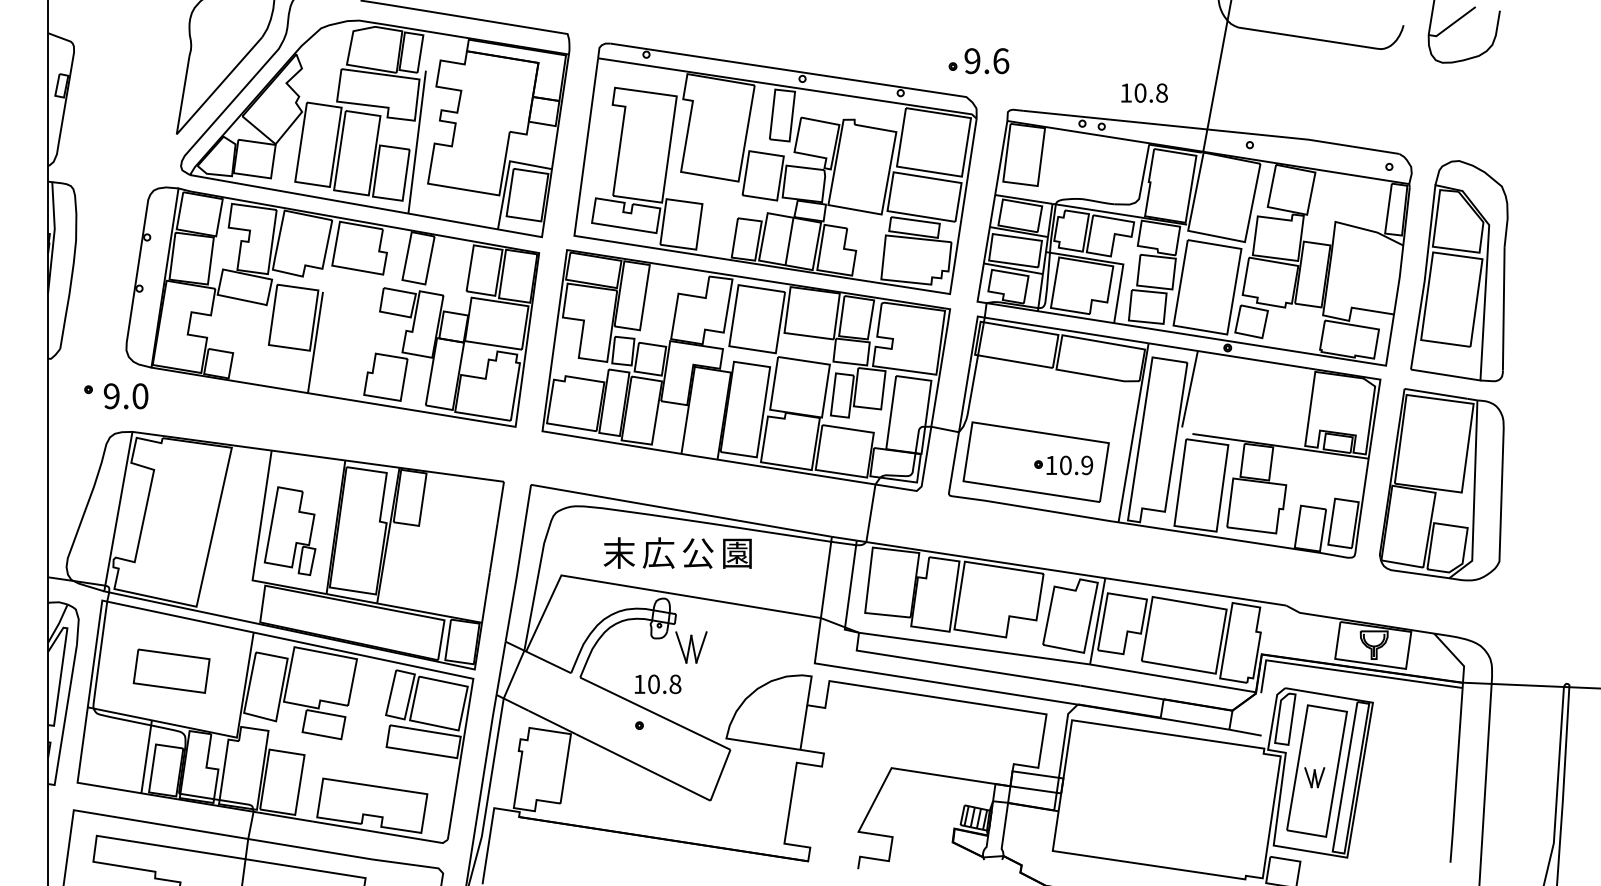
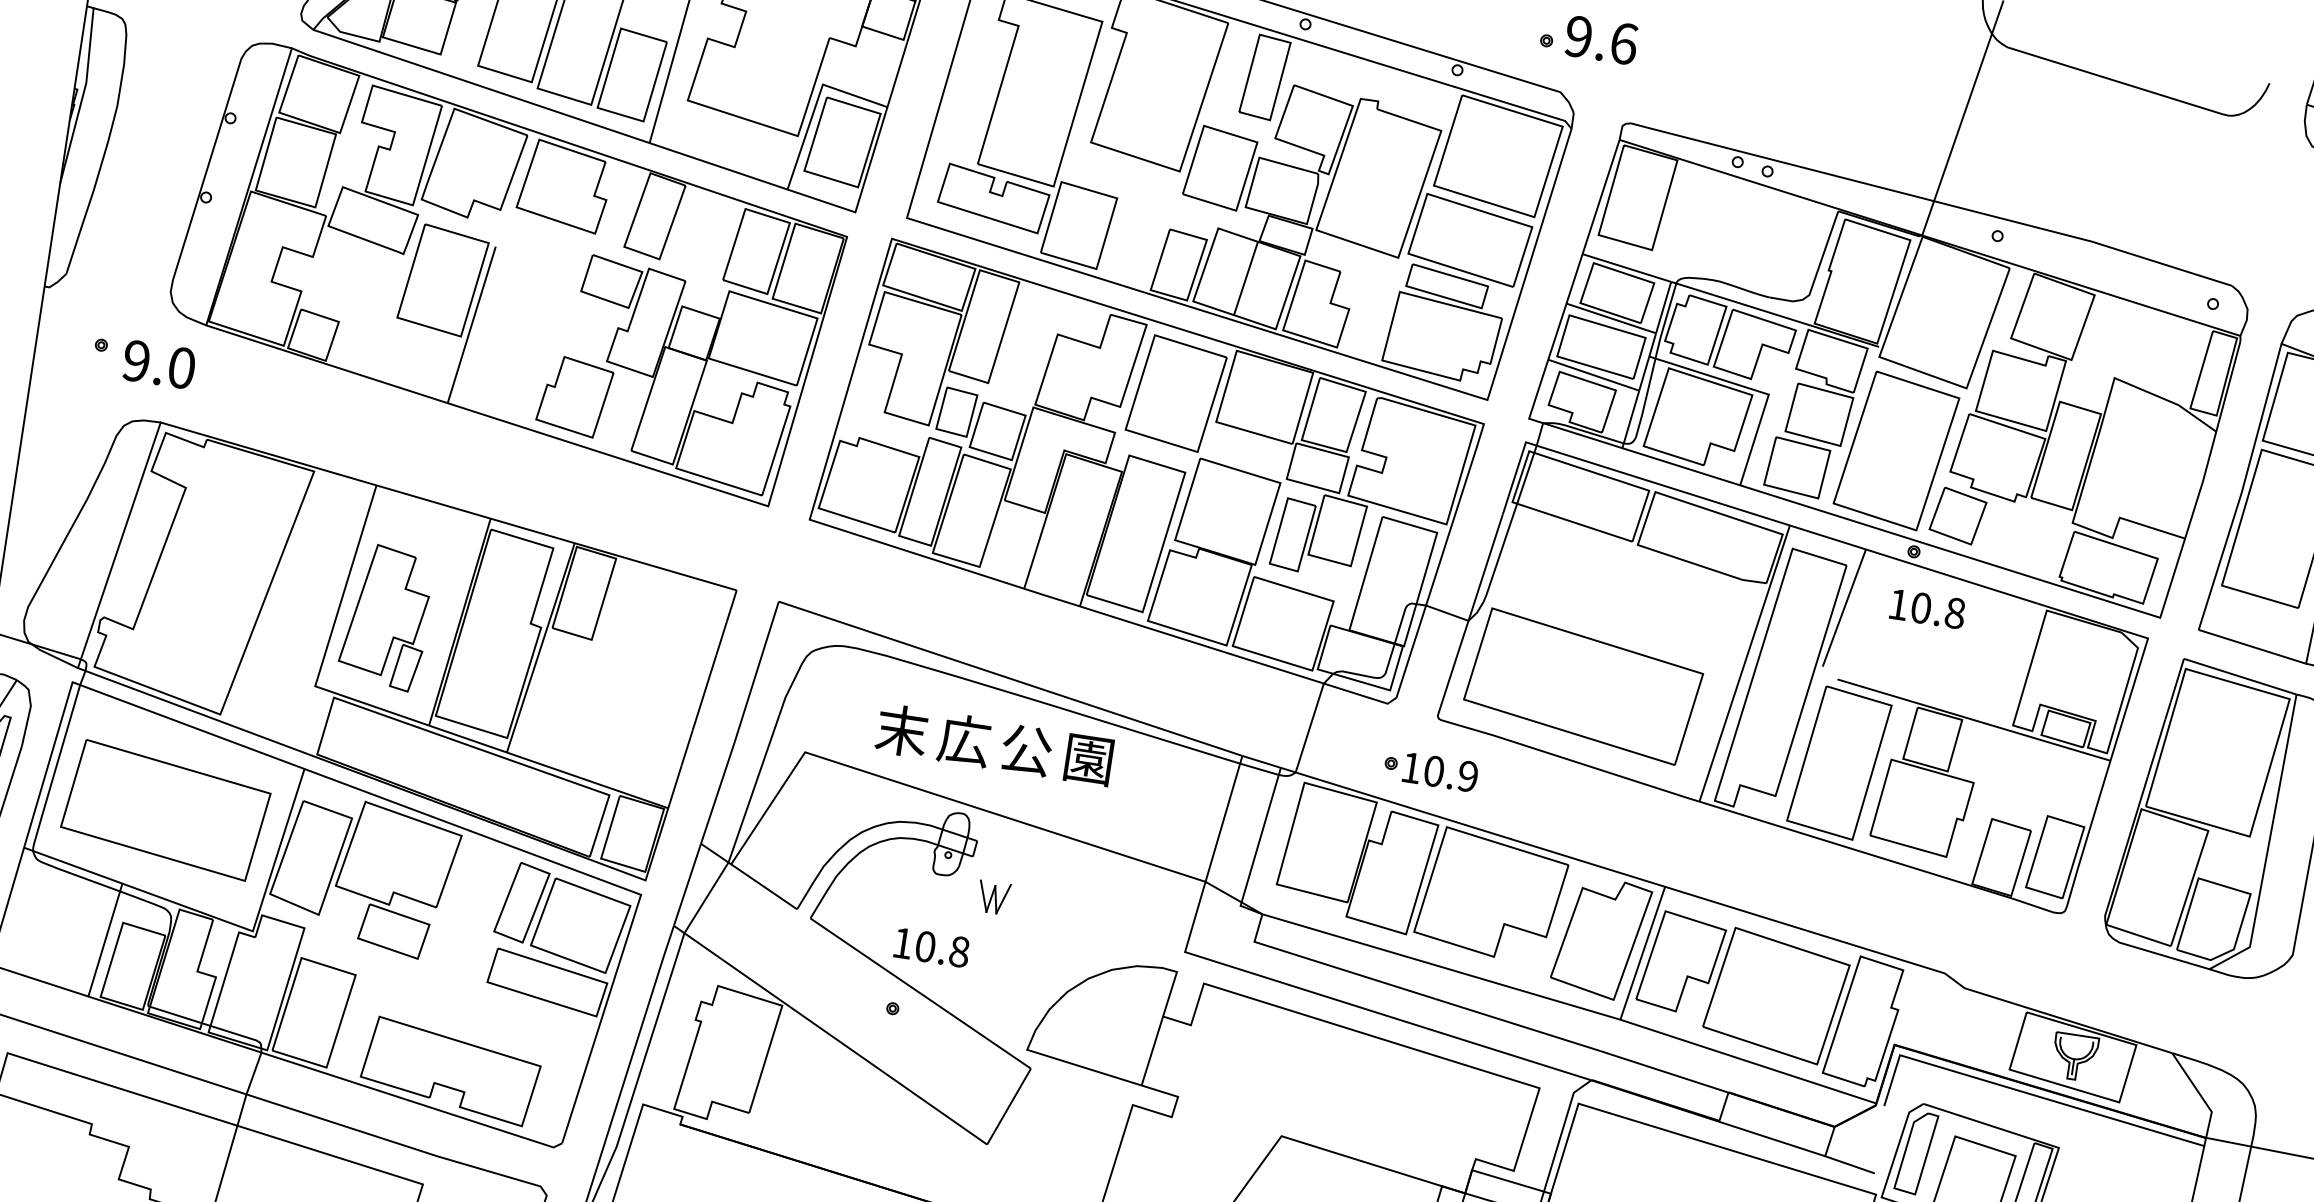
text: (1144, 92) -> (1927, 608), moved
part: (1063, 465) -> (1430, 770), moved
part: (691, 647) -> (993, 897), size x0.62
part: (171, 671) -> (165, 810), size x1.67

